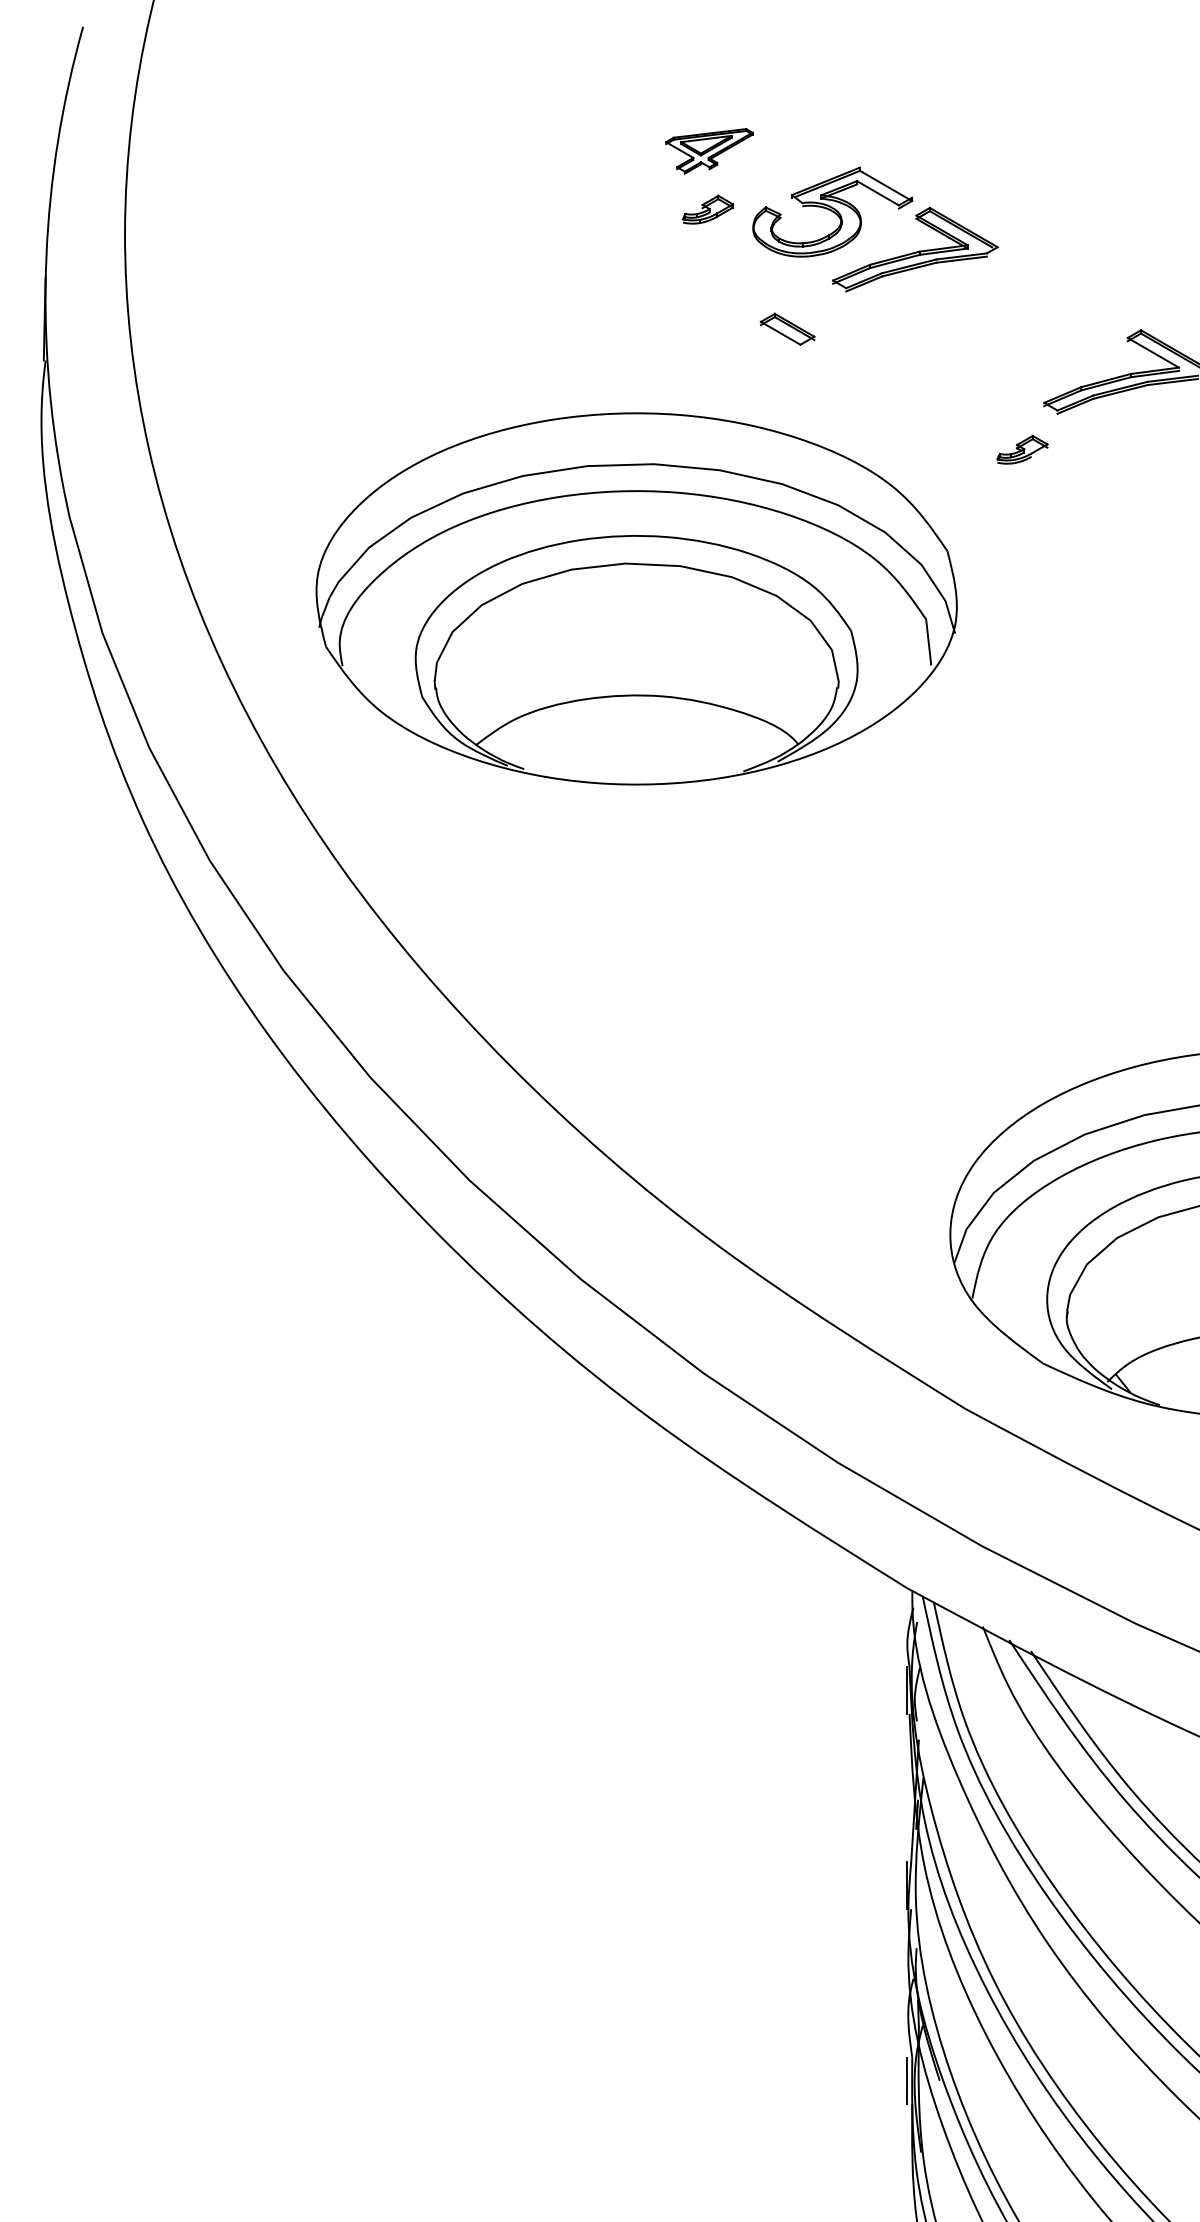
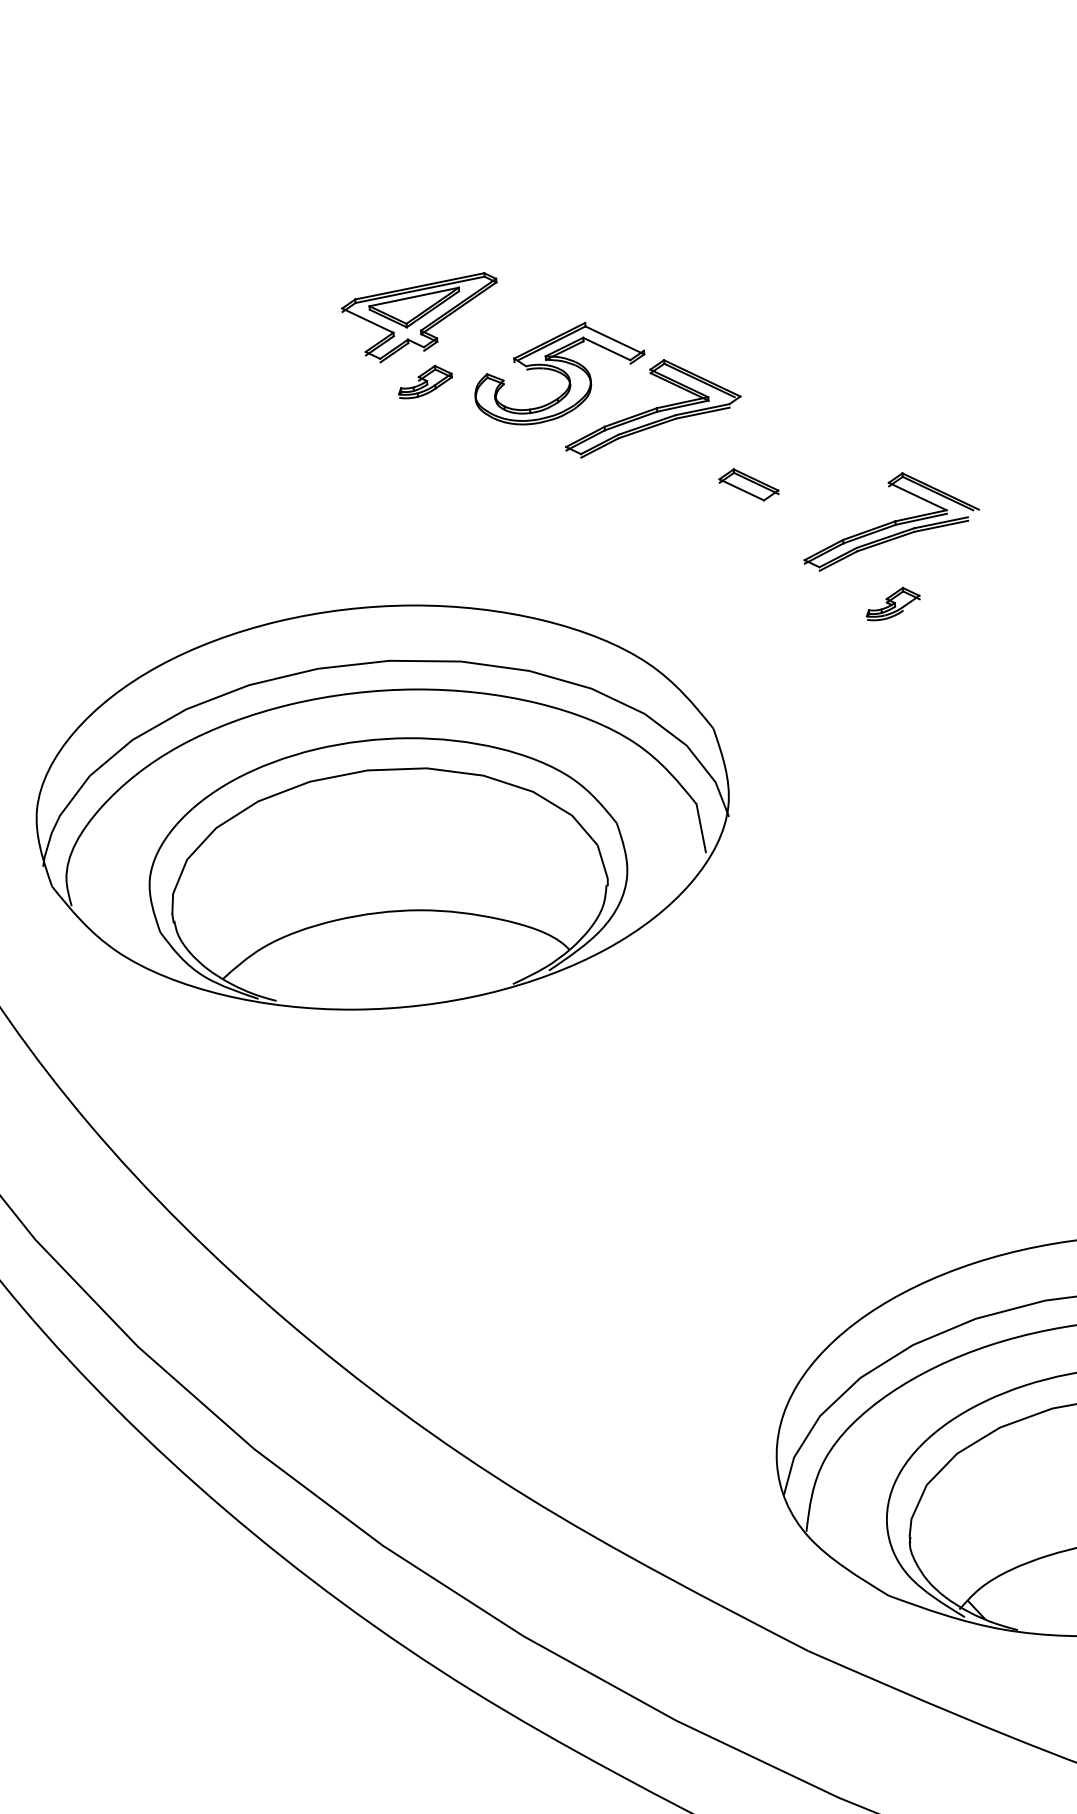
part: (709, 151) -> (421, 318), size x1.67
part: (787, 328) -> (748, 484), moved
part: (1022, 449) -> (893, 603), moved

